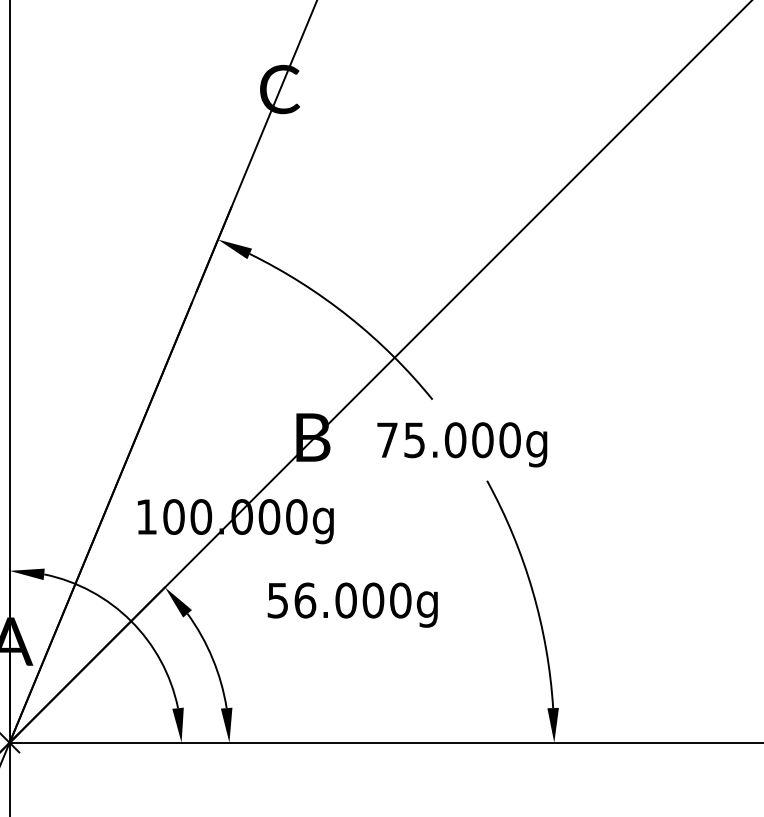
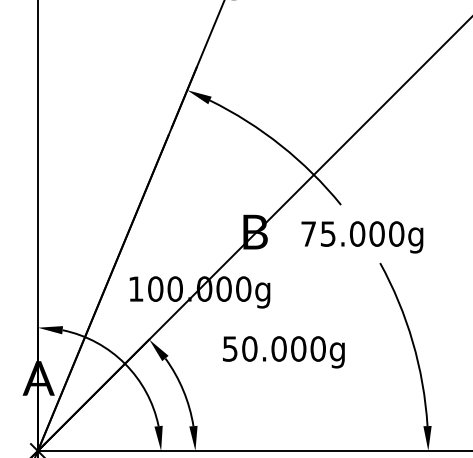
text: (305, 600) -> (249, 348), 56.000g -> 50.000g

